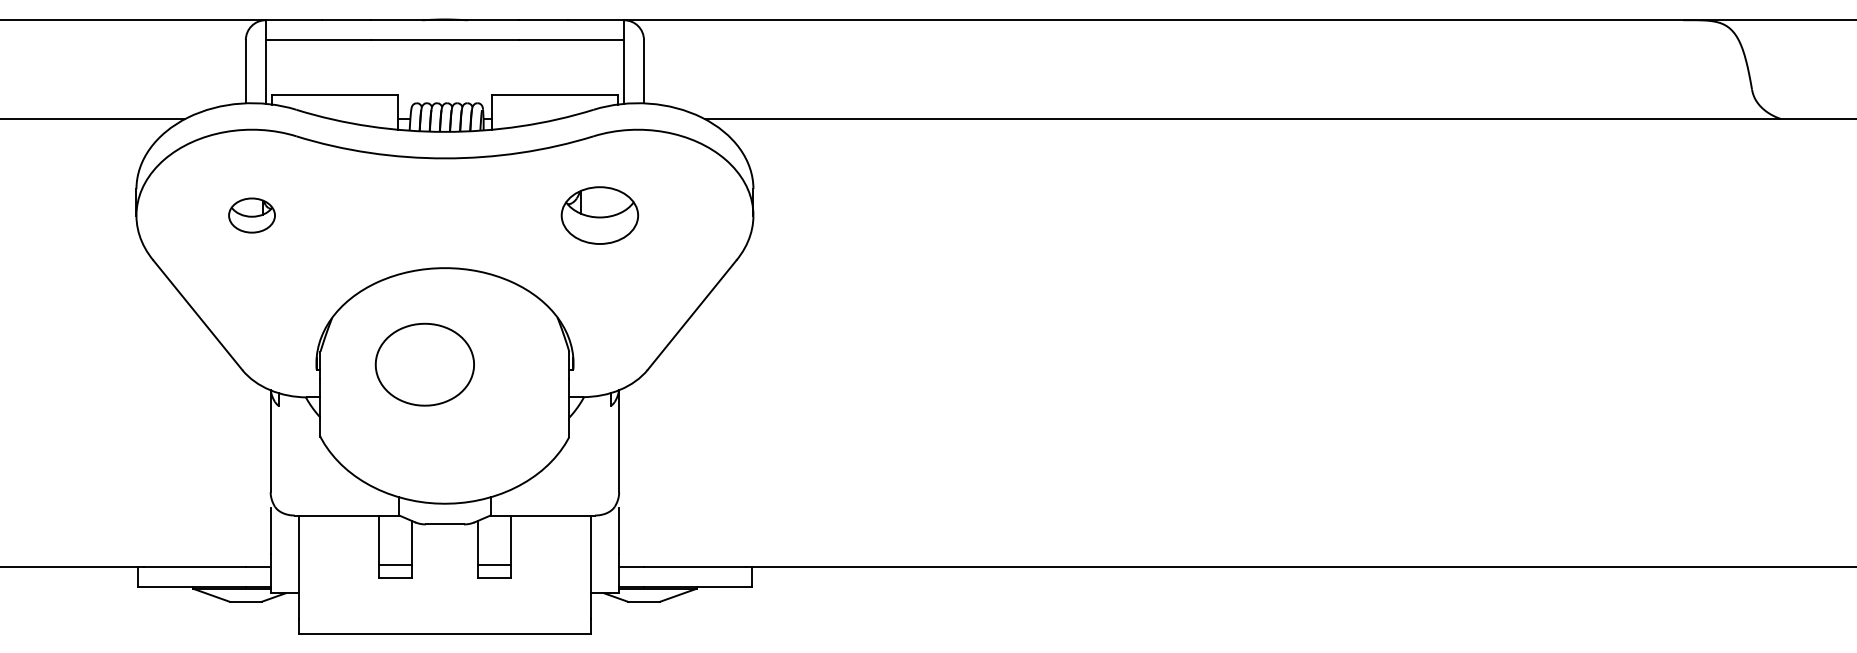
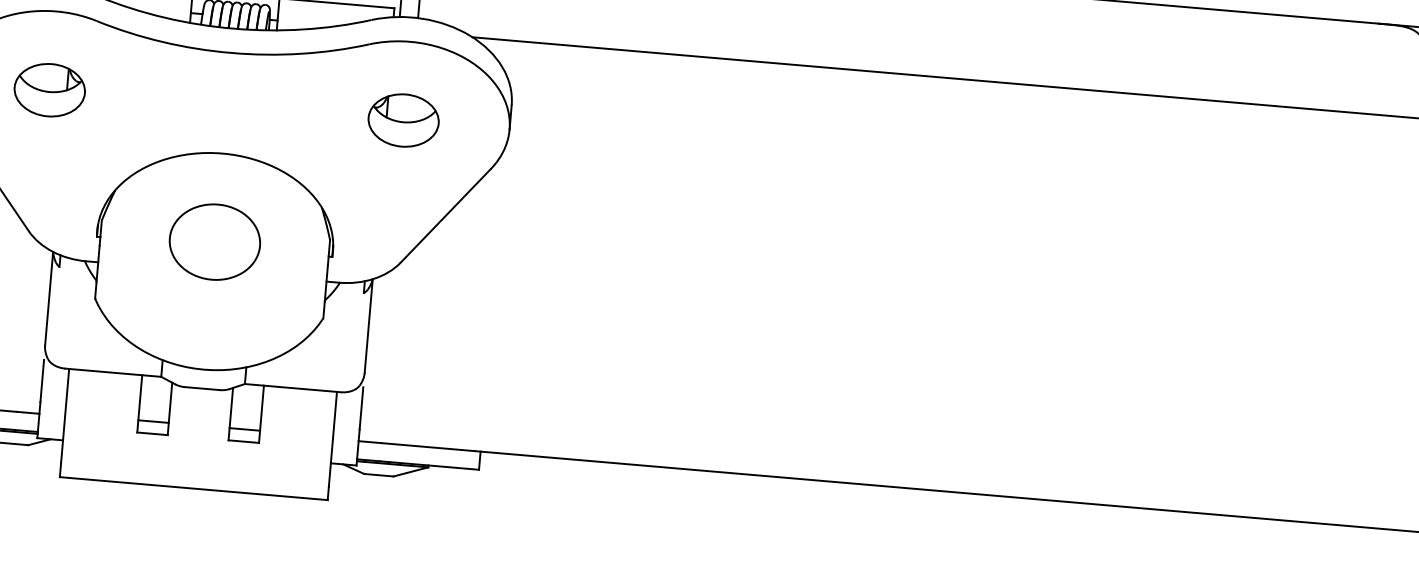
part: (251, 215) -> (49, 90), size x1.67
part: (599, 215) -> (403, 120), moved
part: (424, 364) -> (214, 241), moved

